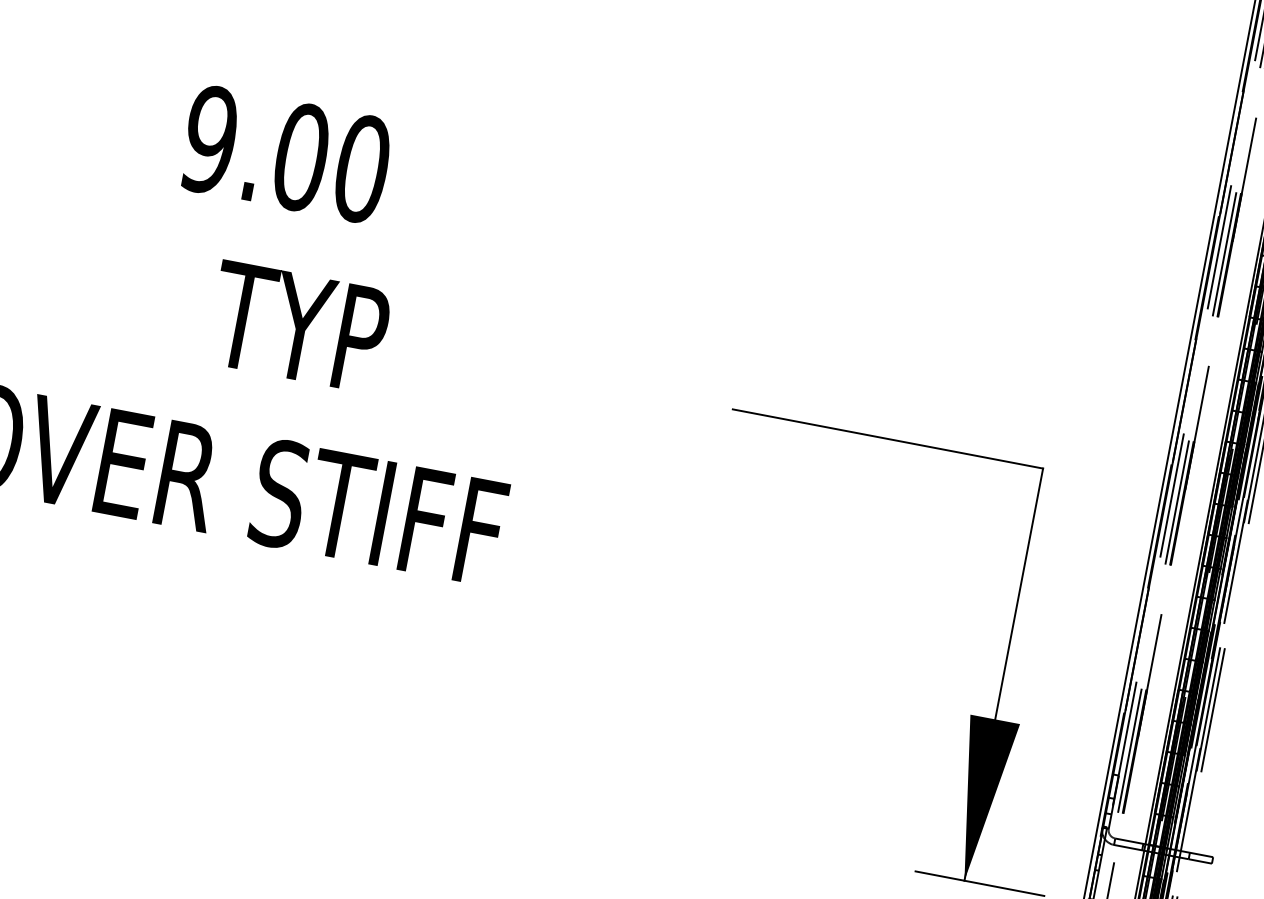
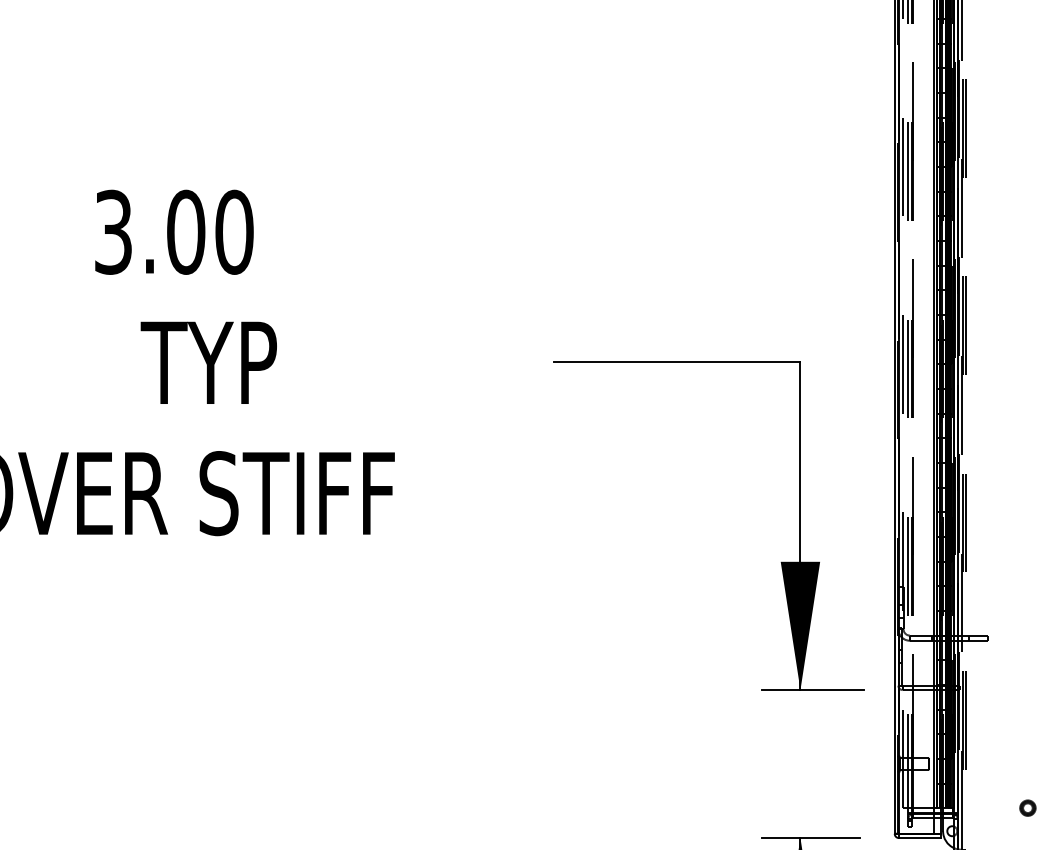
text: (210, 138) -> (113, 231), 9.00 -> 3.00

